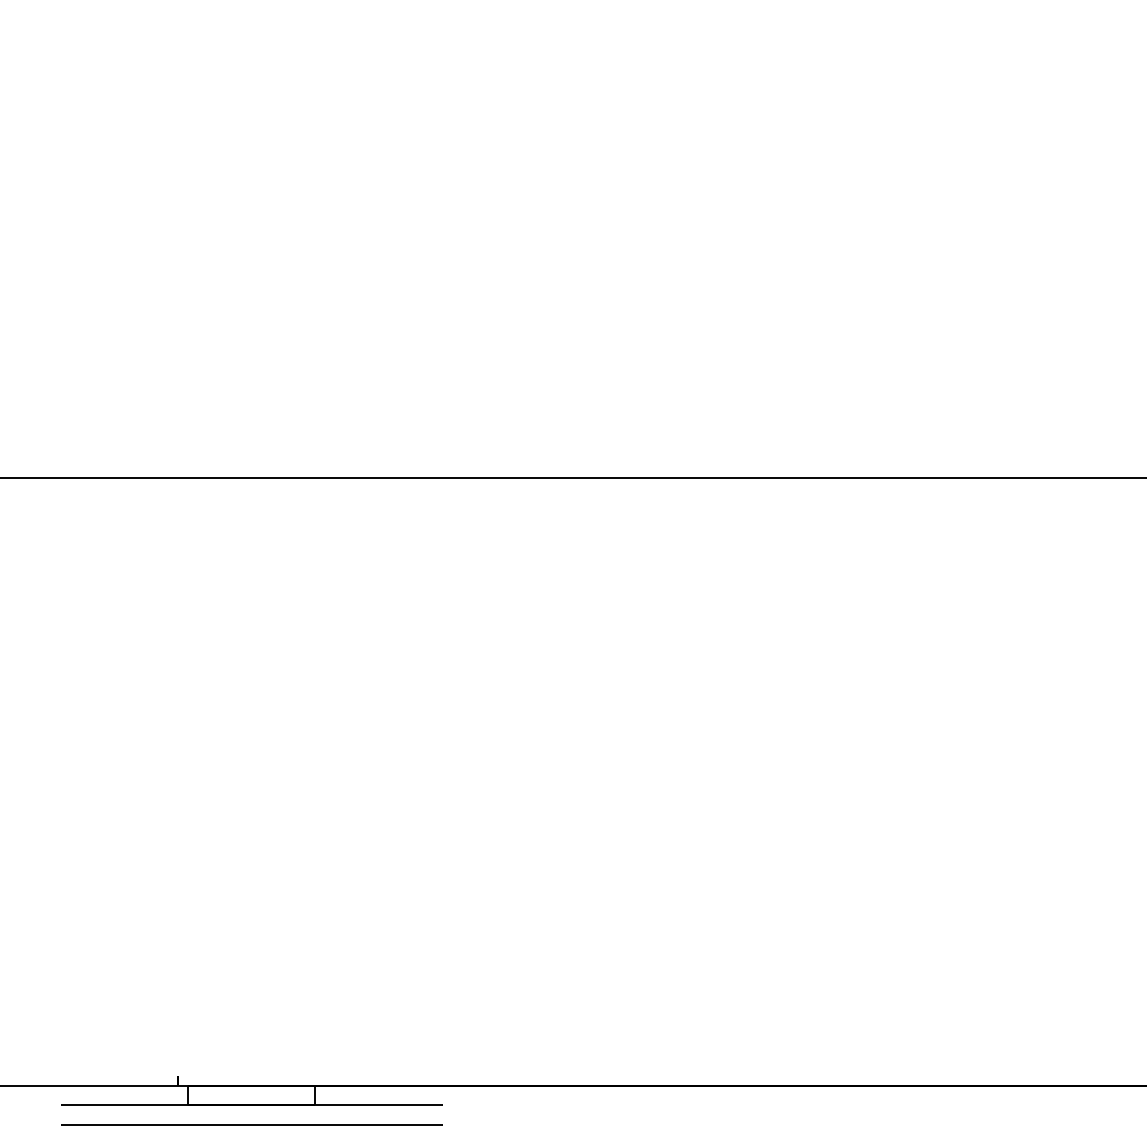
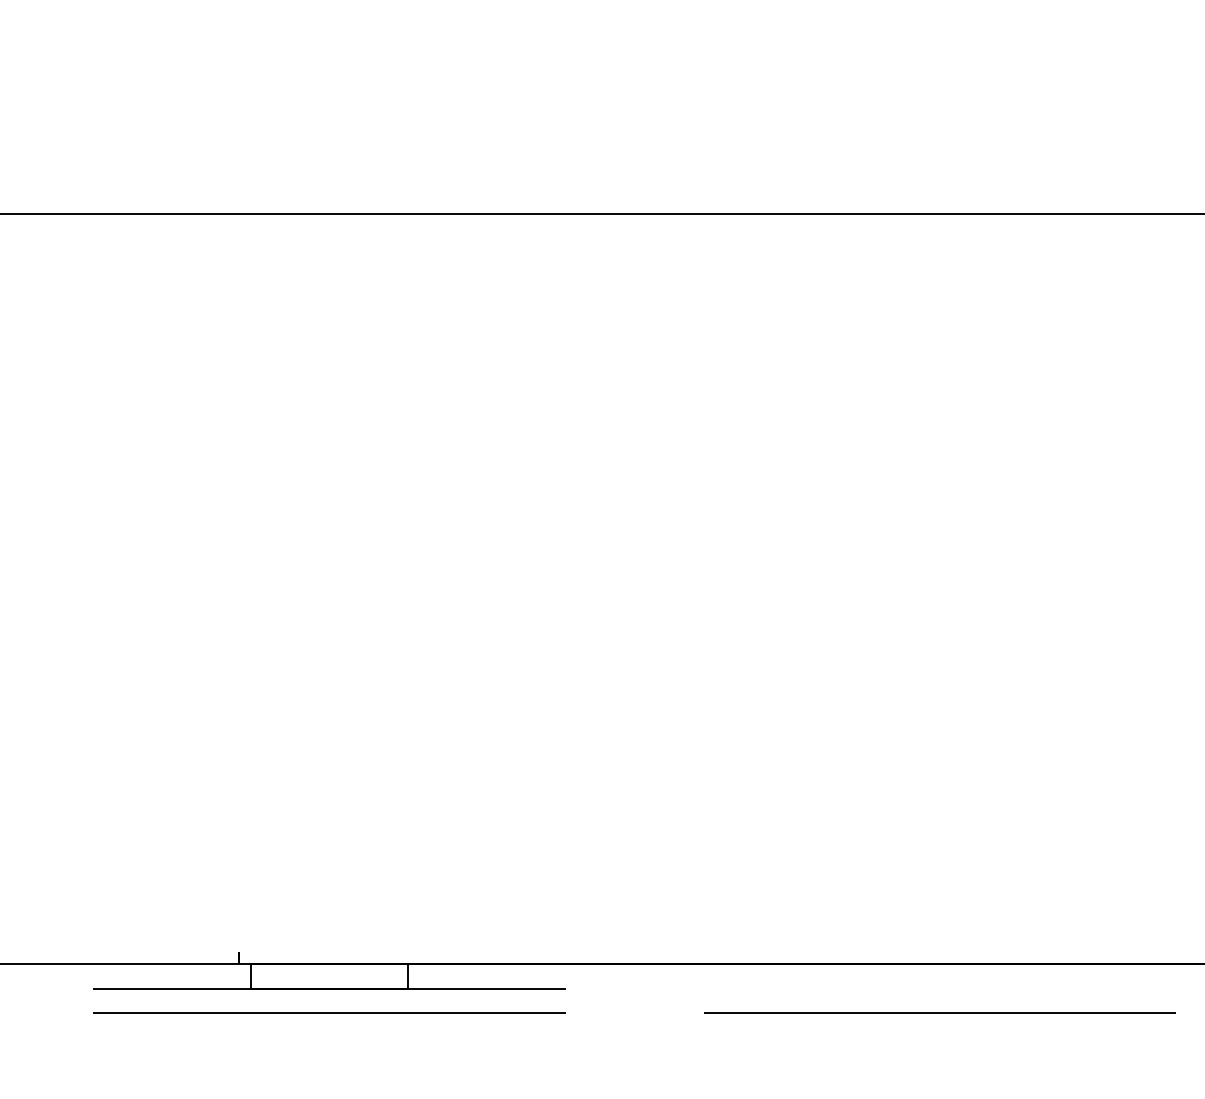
line: (745, 1124) -> (939, 1012), added

